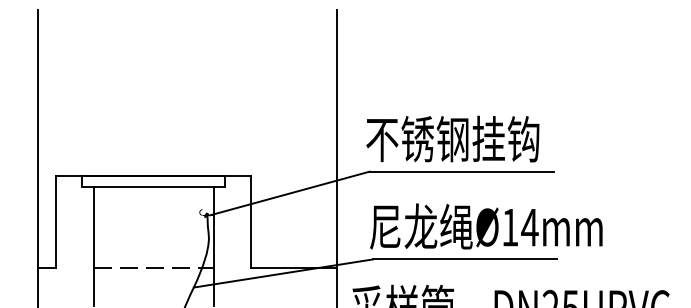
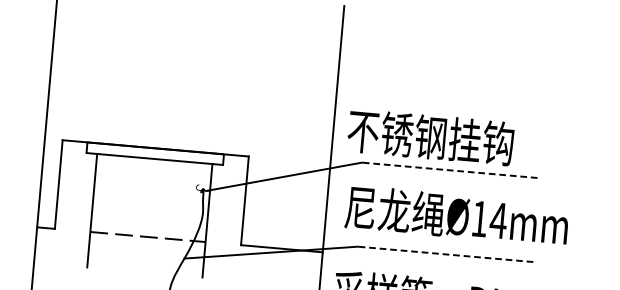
text: (452, 138) -> (430, 136), moved
line: (461, 171) -> (449, 170), solid -> dashed
text: (486, 226) -> (457, 216), moved
line: (464, 259) -> (445, 254), solid -> dashed

